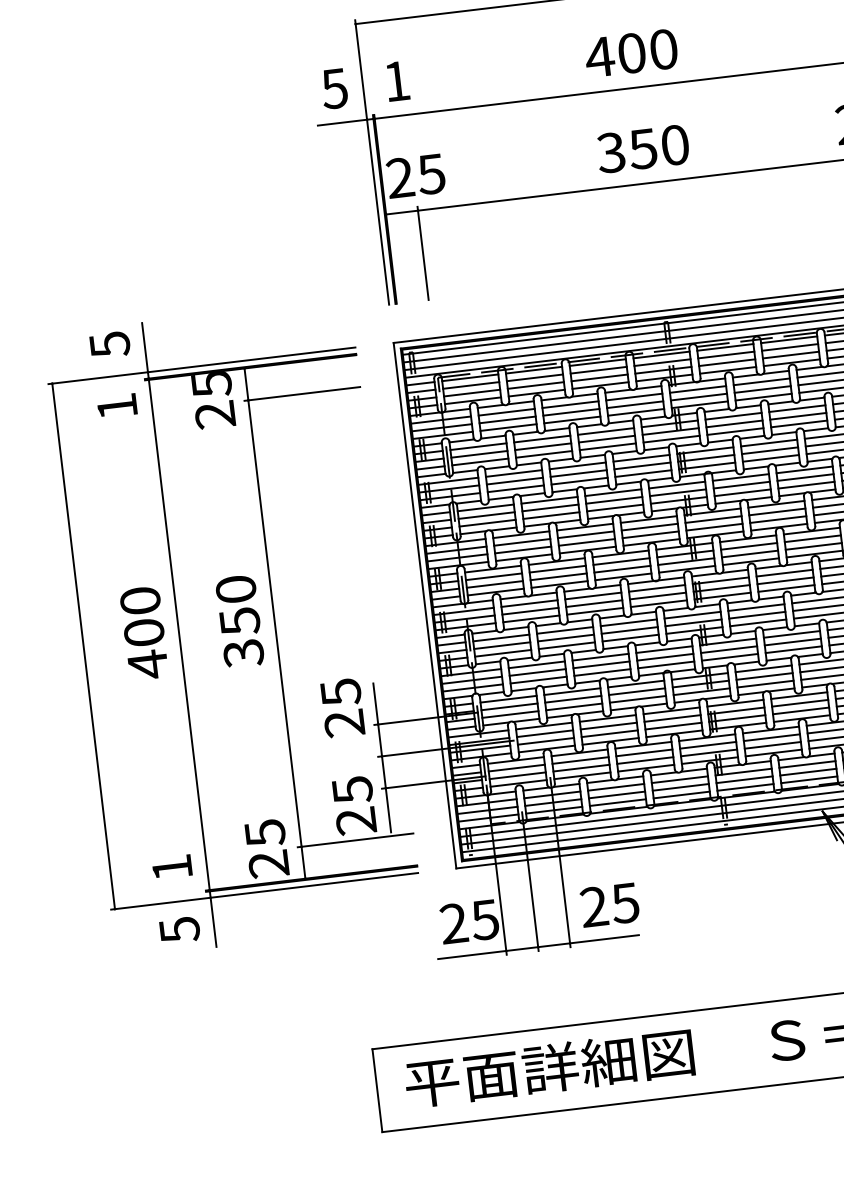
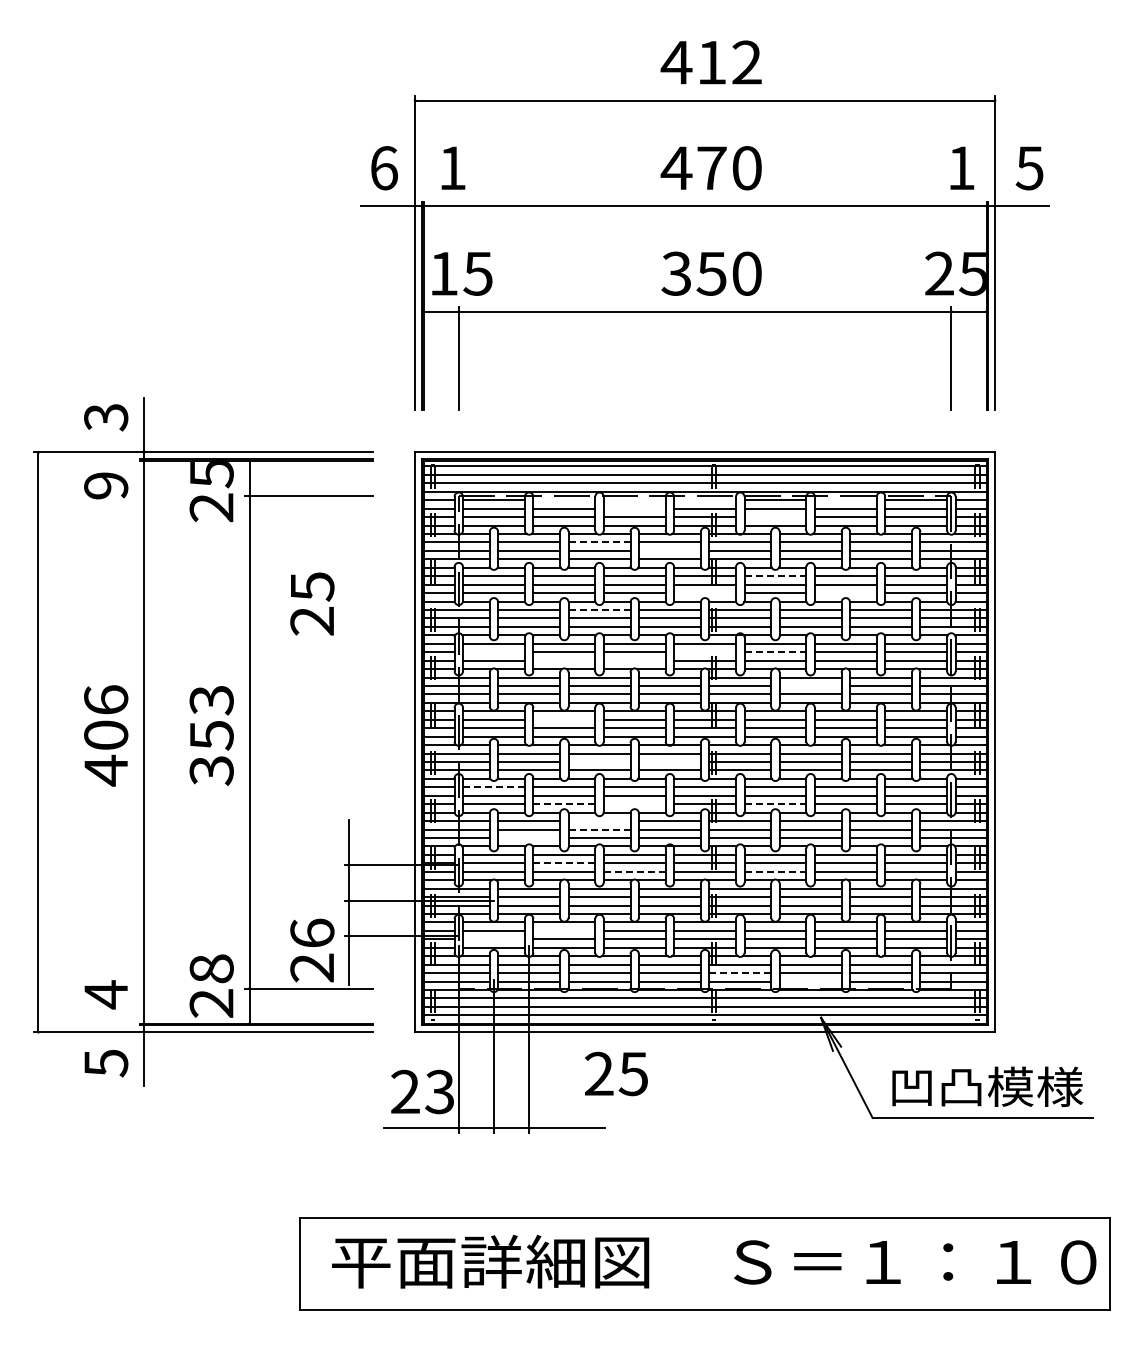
text: (631, 53) -> (711, 168), 400 -> 470
text: (334, 89) -> (383, 168), 5 -> 6
text: (400, 177) -> (443, 273), 25 -> 15
line: (788, 340) -> (845, 500), removed
text: (109, 344) -> (105, 417), 5 -> 3
line: (662, 355) -> (705, 500), removed
line: (597, 362) -> (634, 500), removed
line: (727, 363) -> (775, 517), removed
line: (534, 370) -> (564, 500), removed
line: (598, 370) -> (634, 508), removed
line: (570, 404) -> (599, 542), solid -> dashed
line: (634, 404) -> (669, 550), removed
text: (117, 406) -> (106, 485), 1 -> 9
line: (733, 416) -> (775, 576), solid -> dashed
line: (798, 424) -> (845, 593), removed
line: (672, 439) -> (705, 593), removed
line: (577, 466) -> (599, 610), solid -> dashed
line: (741, 485) -> (775, 652), solid -> dashed
line: (678, 492) -> (705, 652), removed
line: (614, 507) -> (634, 660), removed
line: (777, 512) -> (810, 686), removed
line: (486, 515) -> (493, 652), removed
line: (551, 515) -> (564, 660), removed
line: (557, 568) -> (564, 719), removed
text: (235, 589) -> (211, 700), 350 -> 353
line: (657, 596) -> (669, 762), removed
text: (140, 600) -> (106, 699), 400 -> 406
line: (594, 604) -> (599, 762), removed
line: (758, 623) -> (775, 804), solid -> dashed
line: (500, 638) -> (493, 787), solid -> dashed
line: (630, 638) -> (634, 804), removed
line: (567, 645) -> (564, 804), solid -> dashed
line: (600, 657) -> (599, 821), removed
line: (601, 664) -> (599, 829), solid -> dashed
line: (539, 680) -> (529, 838), removed
line: (765, 683) -> (775, 871), solid -> dashed
line: (573, 699) -> (564, 863), solid -> dashed
line: (637, 699) -> (634, 871), solid -> dashed
text: (342, 707) -> (312, 603), moved
line: (580, 760) -> (564, 930), removed
line: (517, 775) -> (493, 939), removed
line: (809, 779) -> (810, 981), removed
line: (744, 780) -> (740, 973), solid -> dashed
text: (352, 790) -> (312, 933), 25 -> 26
text: (264, 833) -> (211, 969), 25 -> 28
text: (171, 867) -> (105, 994), 1 -> 4
text: (609, 904) -> (616, 1073), moved
text: (484, 919) -> (439, 1091), 25 -> 23

